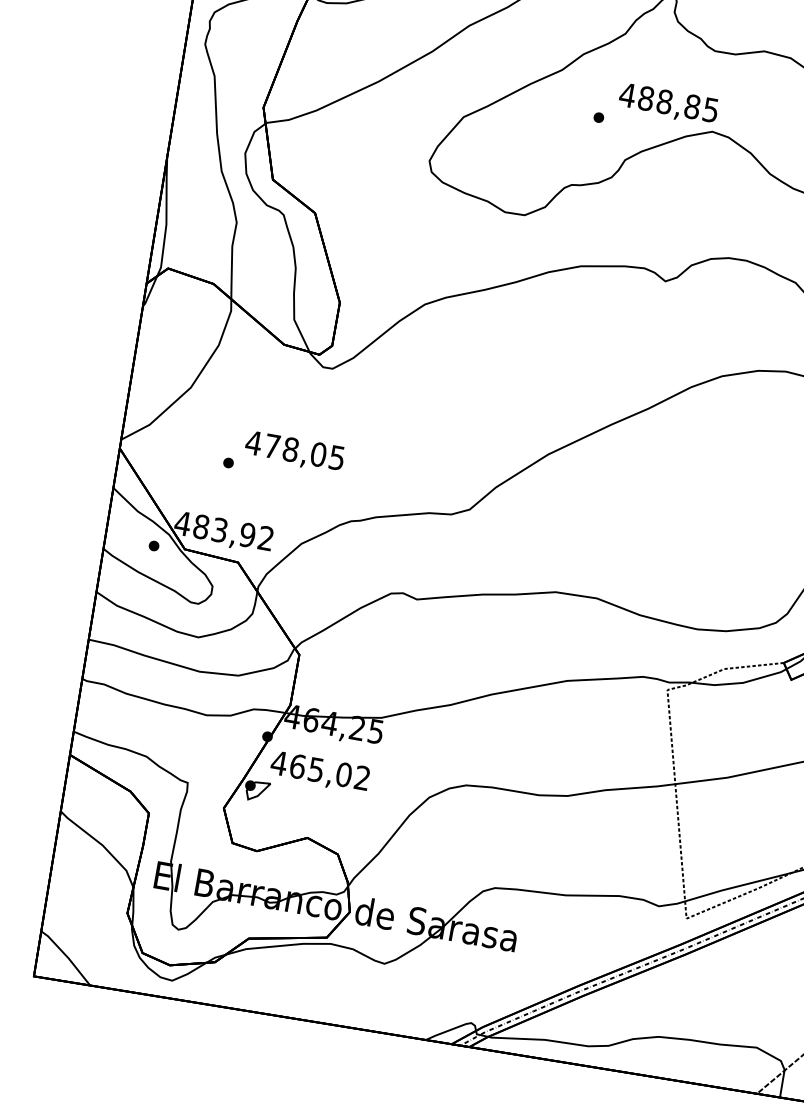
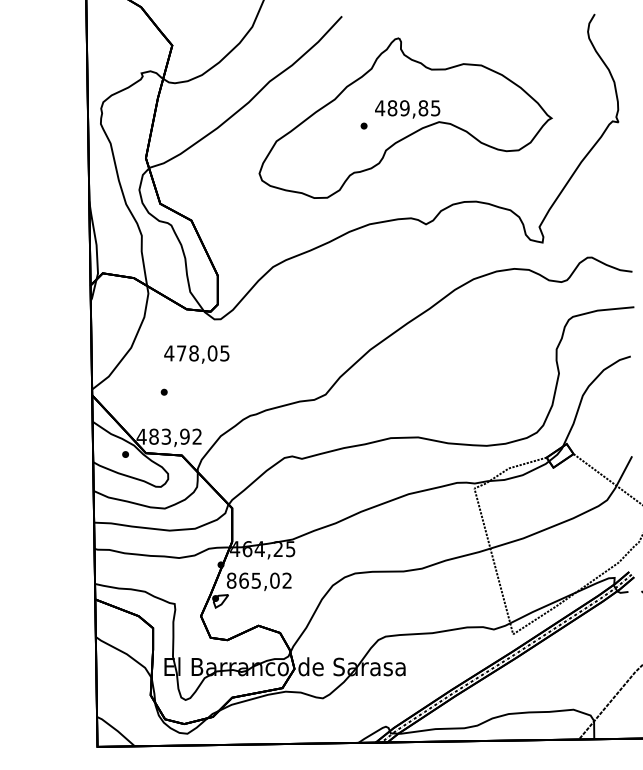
text: (664, 102) -> (404, 108), 488,85 -> 489,85
text: (294, 451) -> (196, 354), moved
text: (279, 762) -> (231, 580), 465,02 -> 865,02

